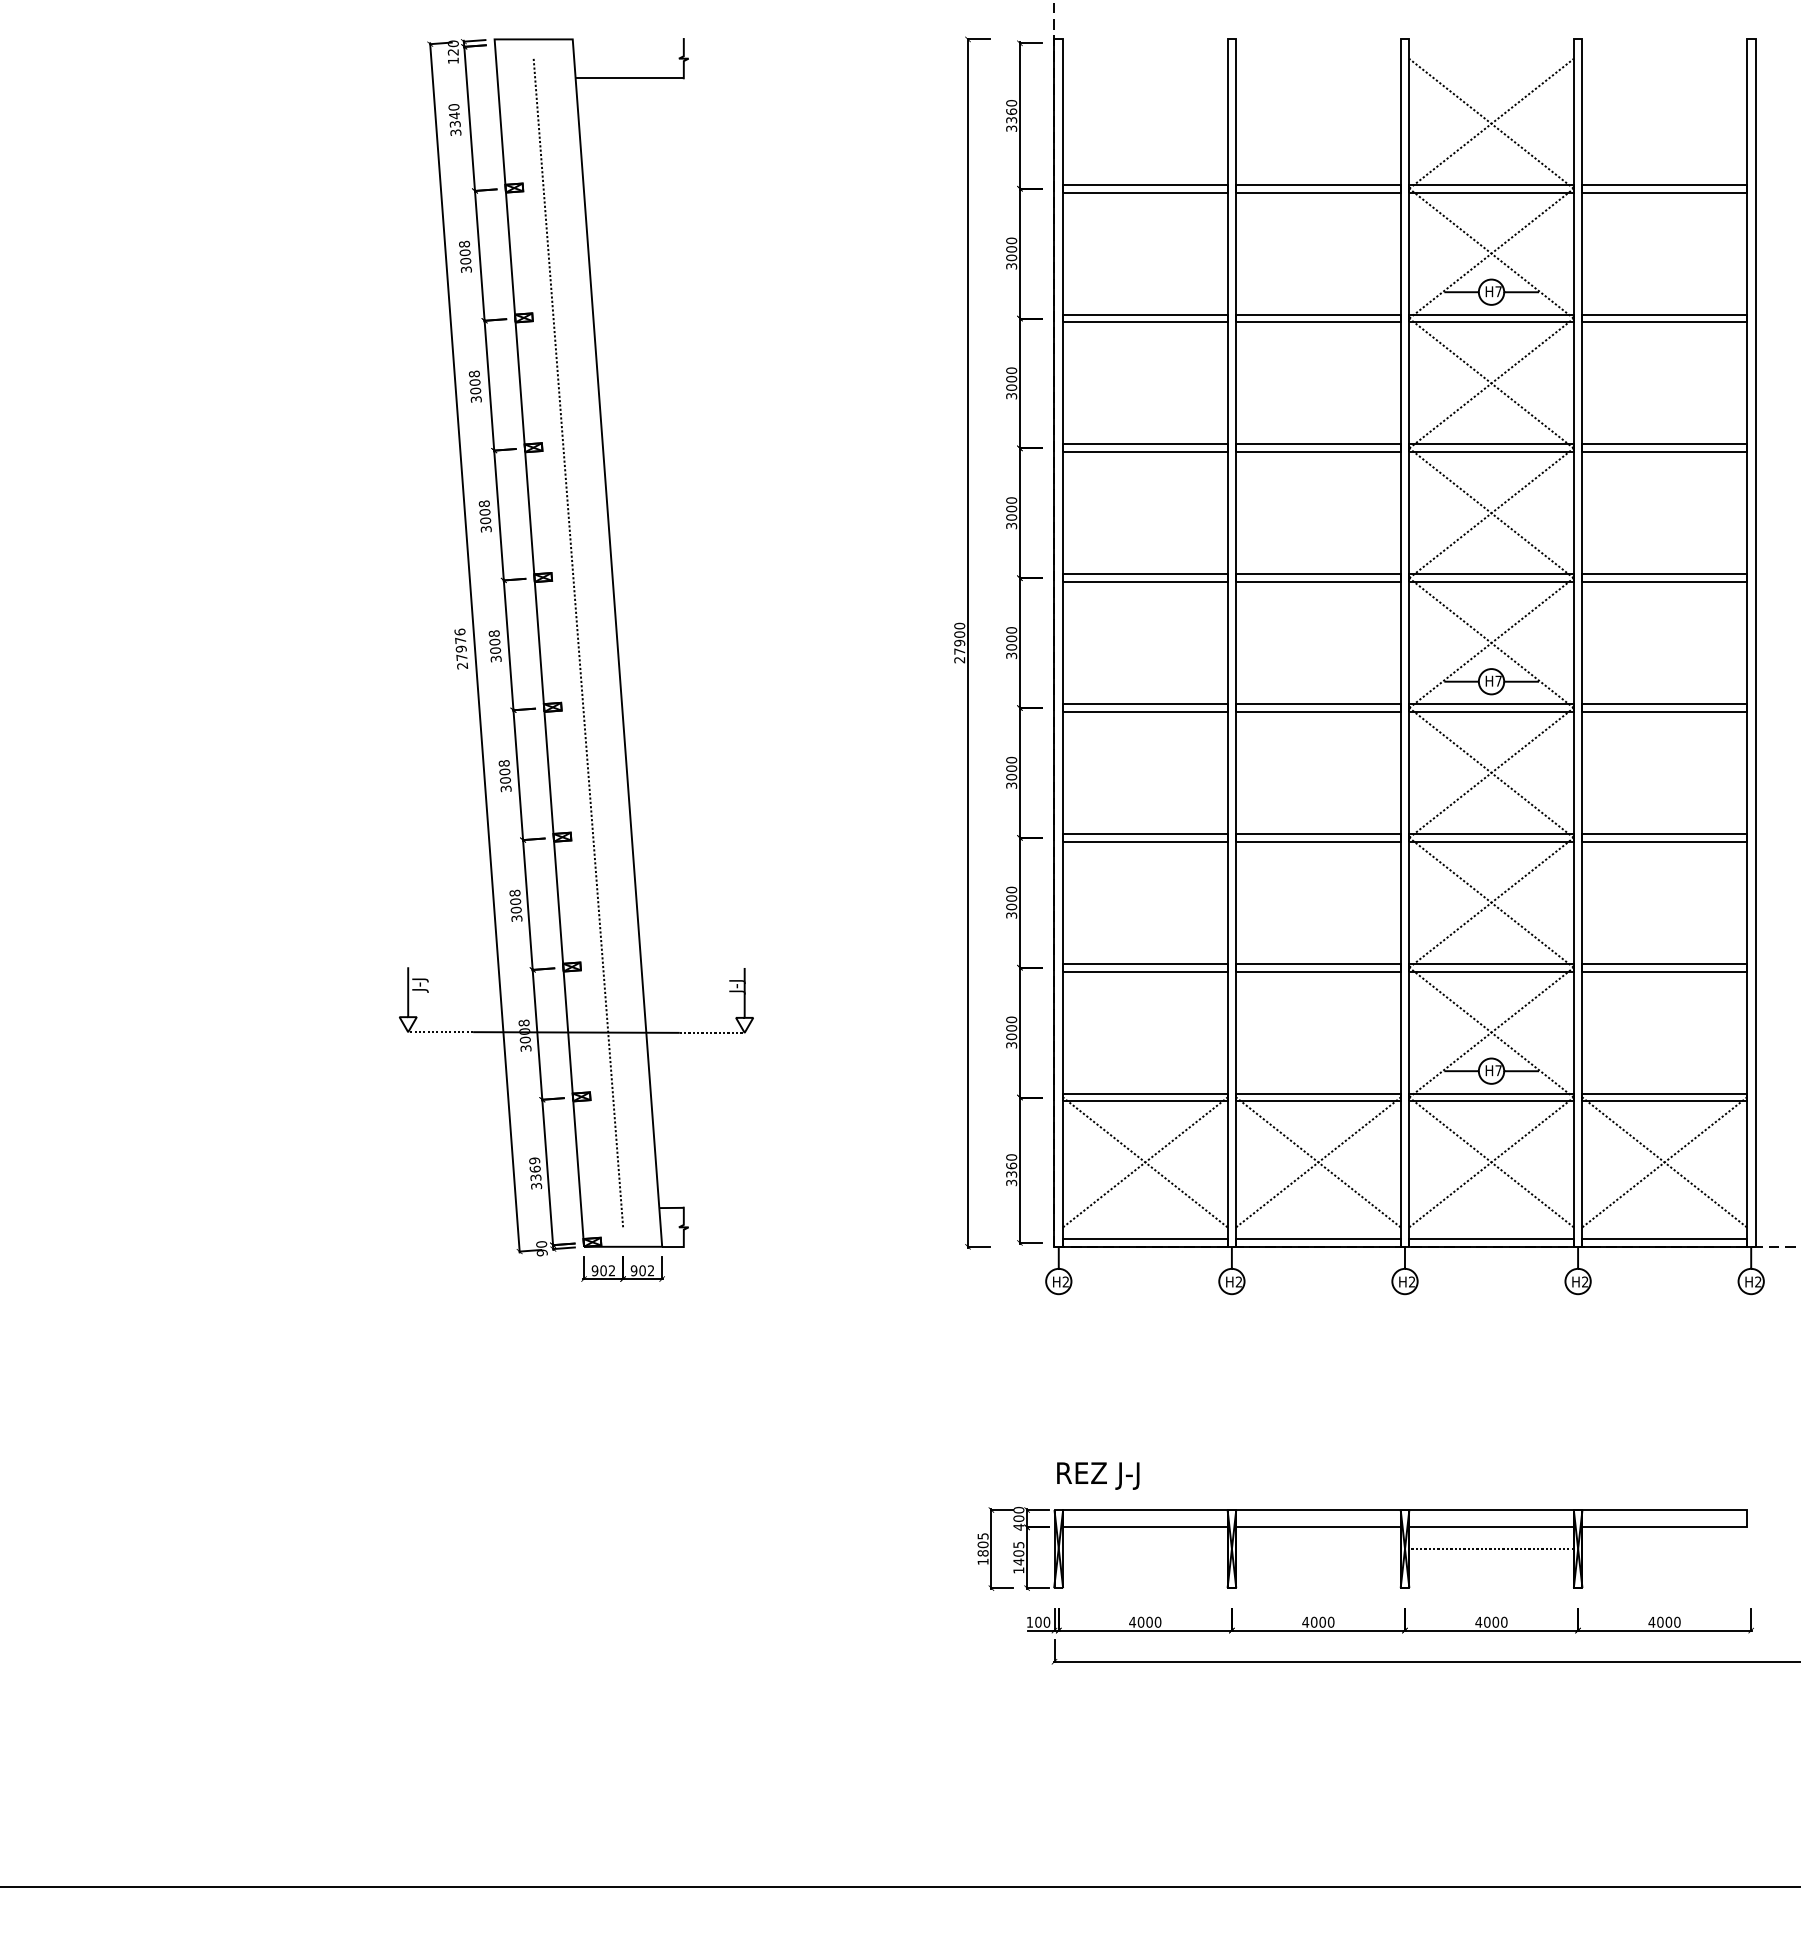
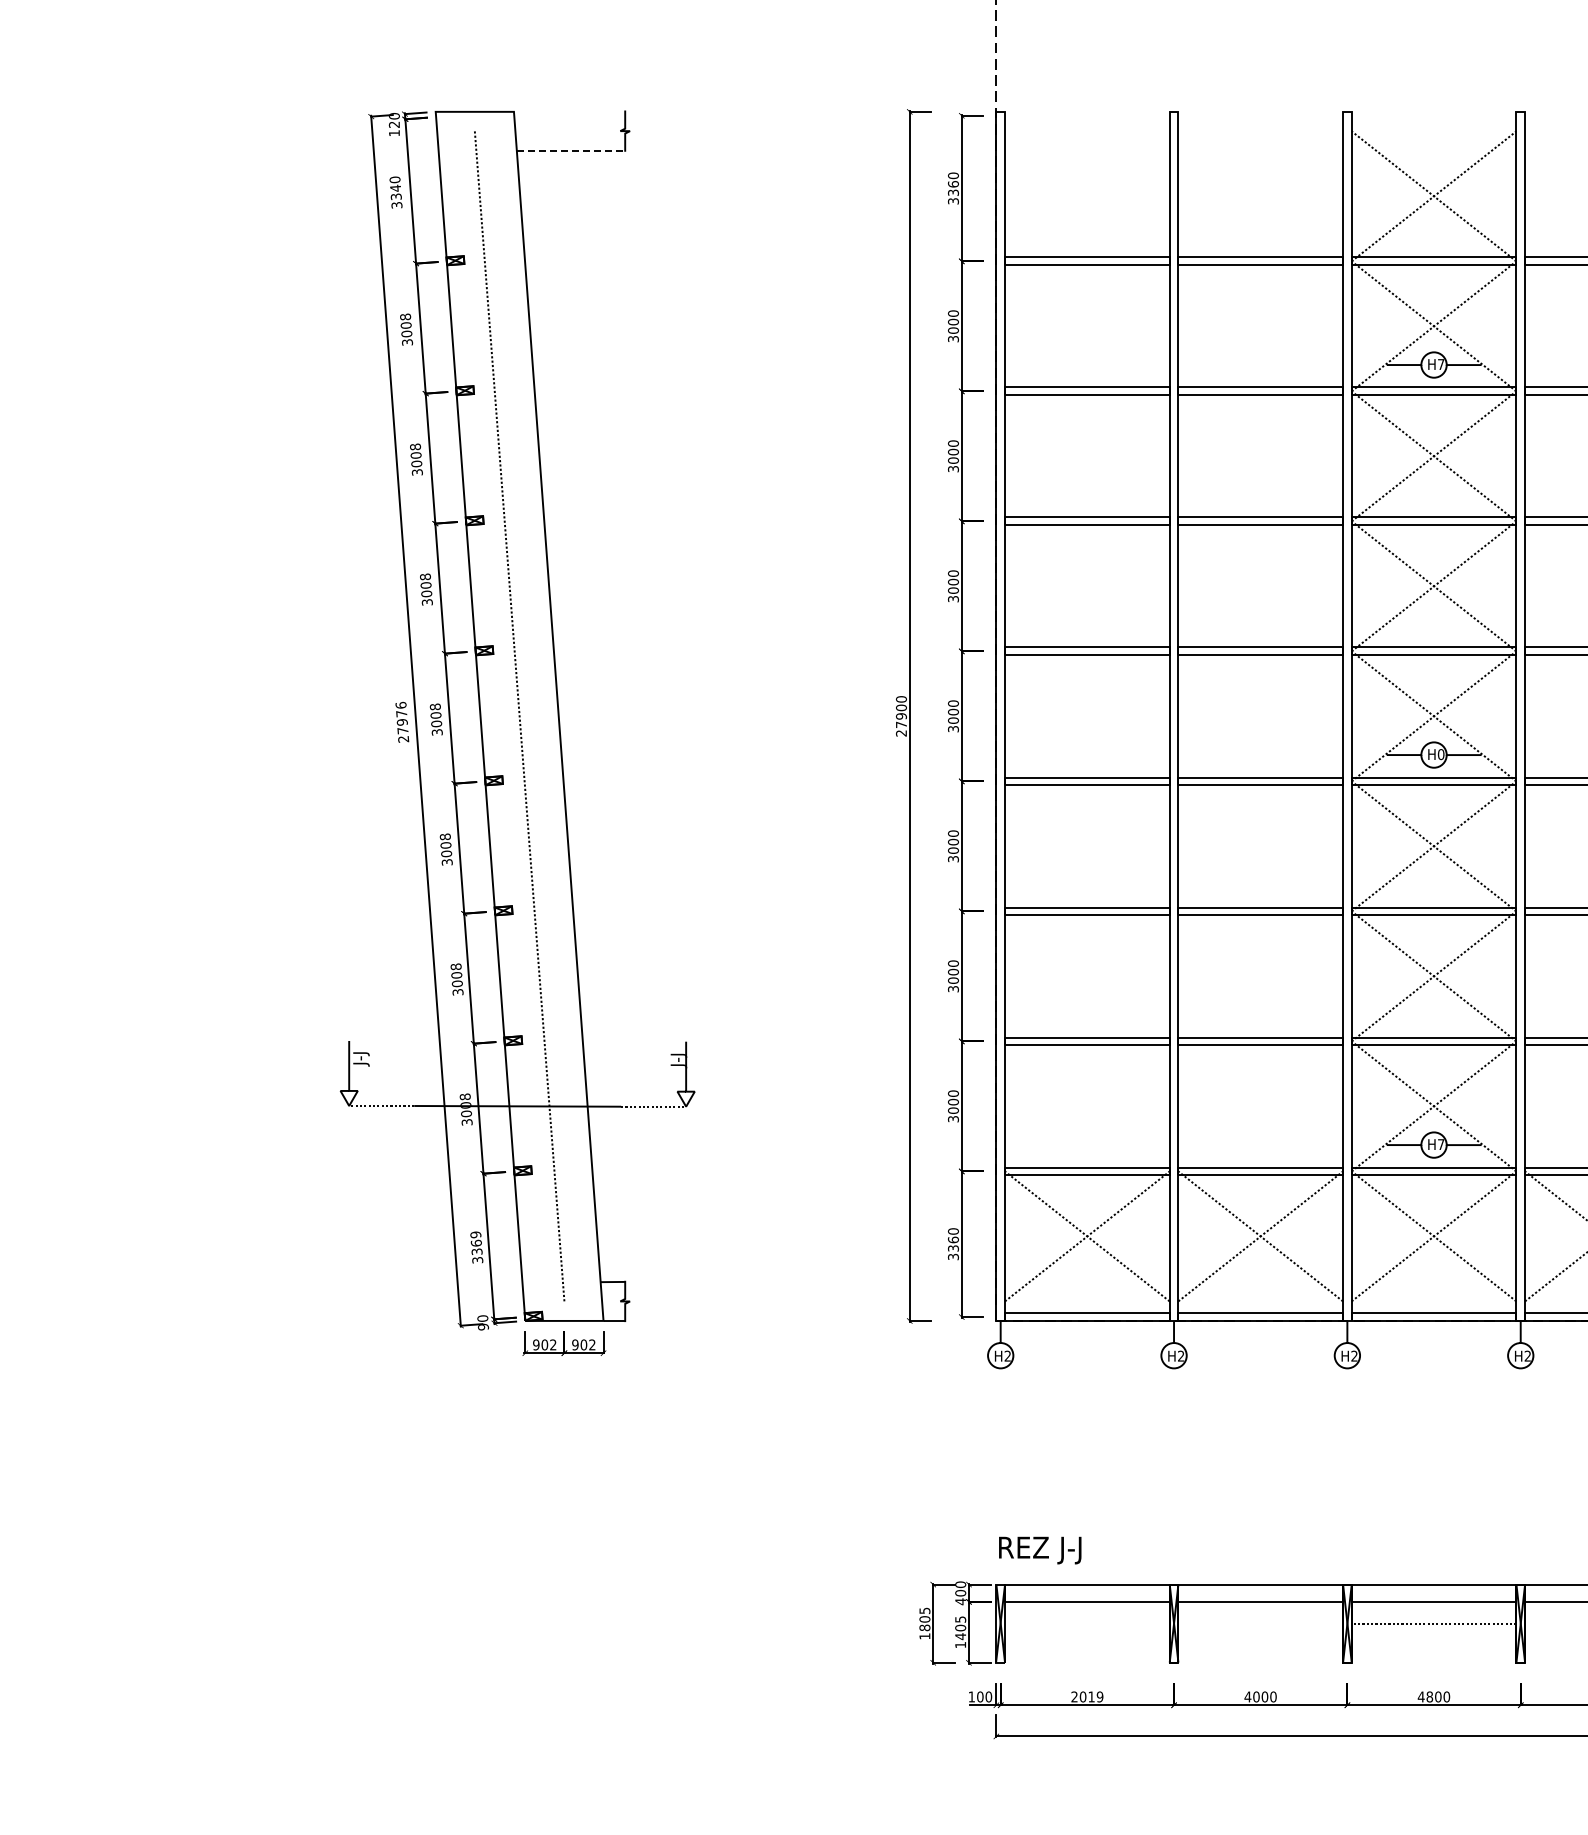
line: (630, 78) -> (571, 150), solid -> dashed
text: (1498, 680) -> (1441, 753), H7 -> H0
text: (1145, 1621) -> (1087, 1696), 4000 -> 2019
text: (1487, 1622) -> (1429, 1697), 4000 -> 4800

